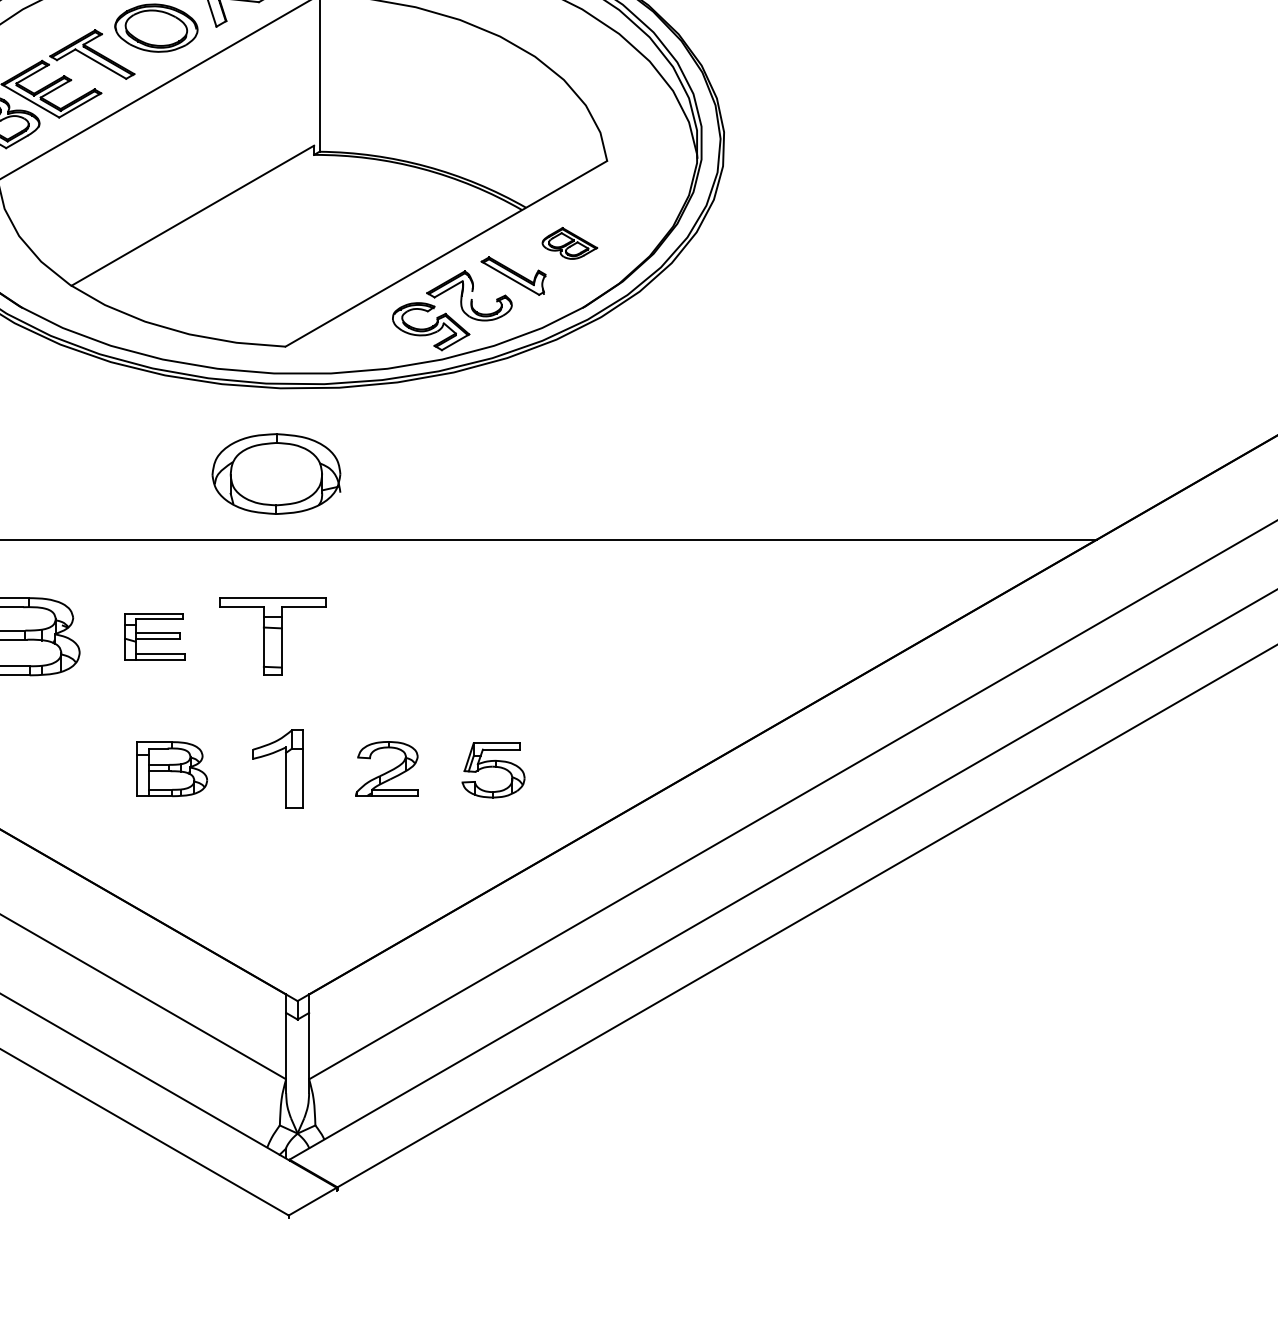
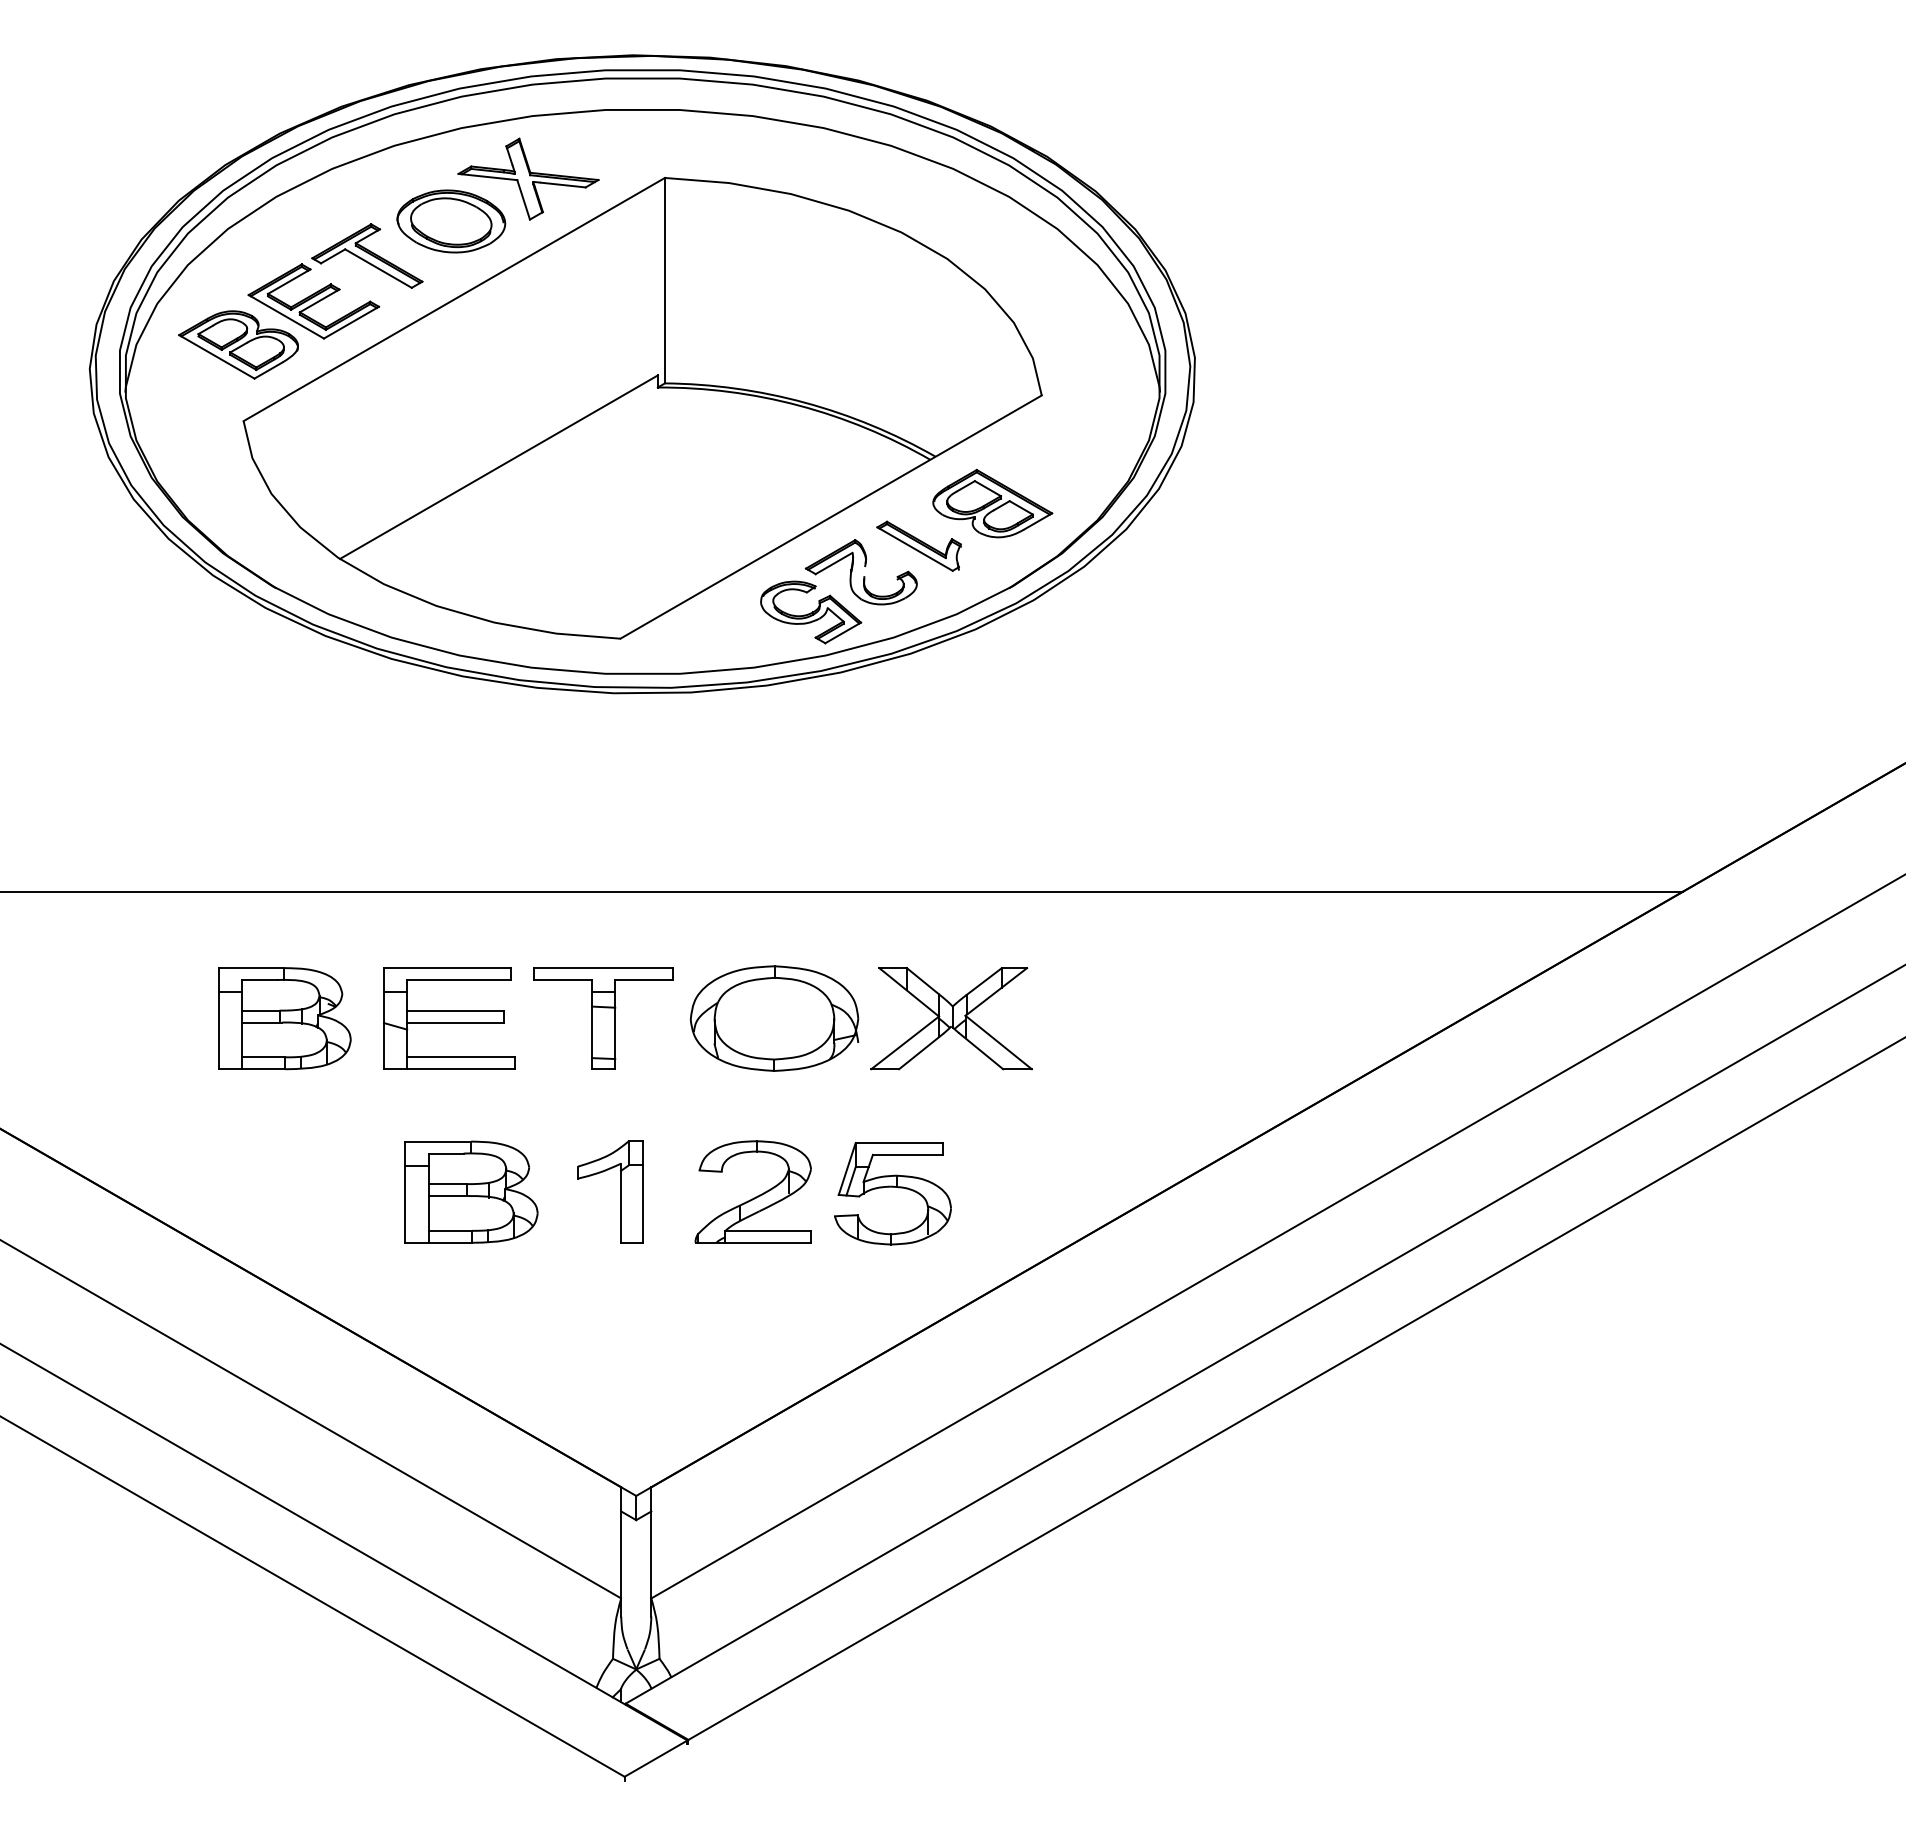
part: (569, 243) -> (992, 503), size x1.67
part: (276, 474) -> (774, 1018), moved
part: (155, 636) -> (449, 1018), size x1.67
part: (538, 636) -> (951, 1018), added
part: (171, 768) -> (471, 1191), size x1.43
part: (386, 768) -> (752, 1191), size x1.43
part: (493, 770) -> (892, 1193), size x1.43

